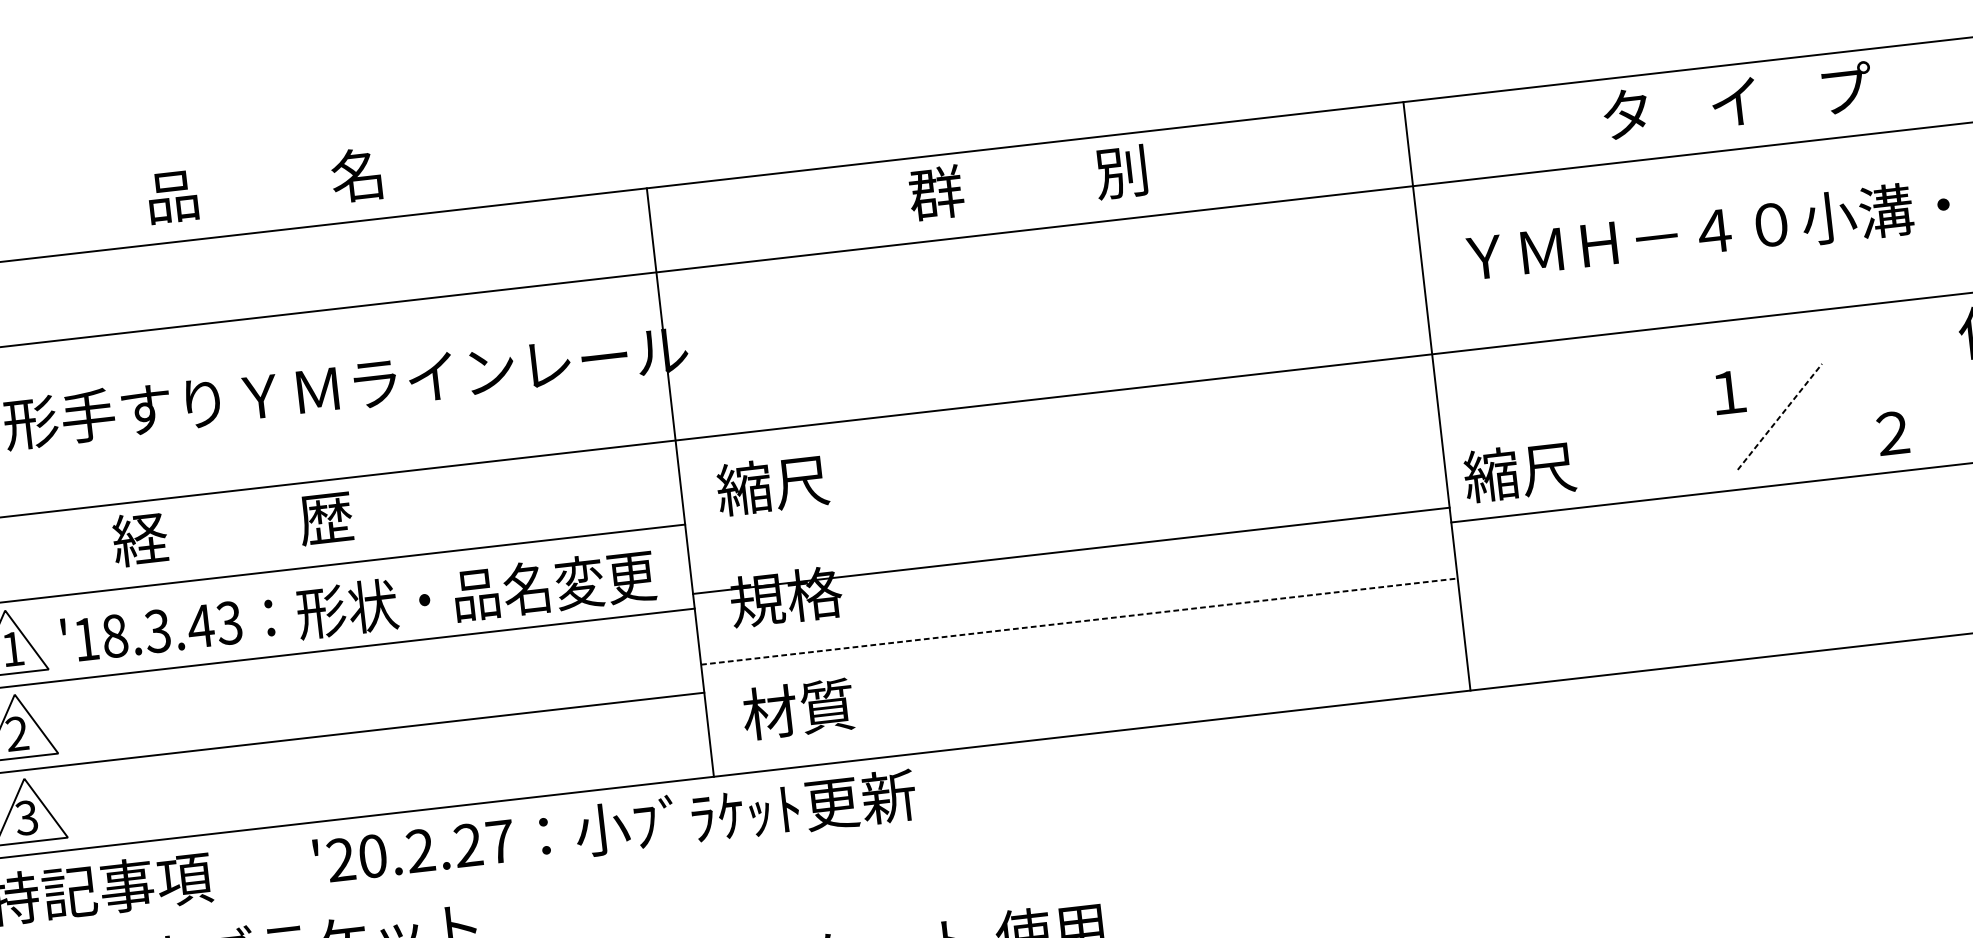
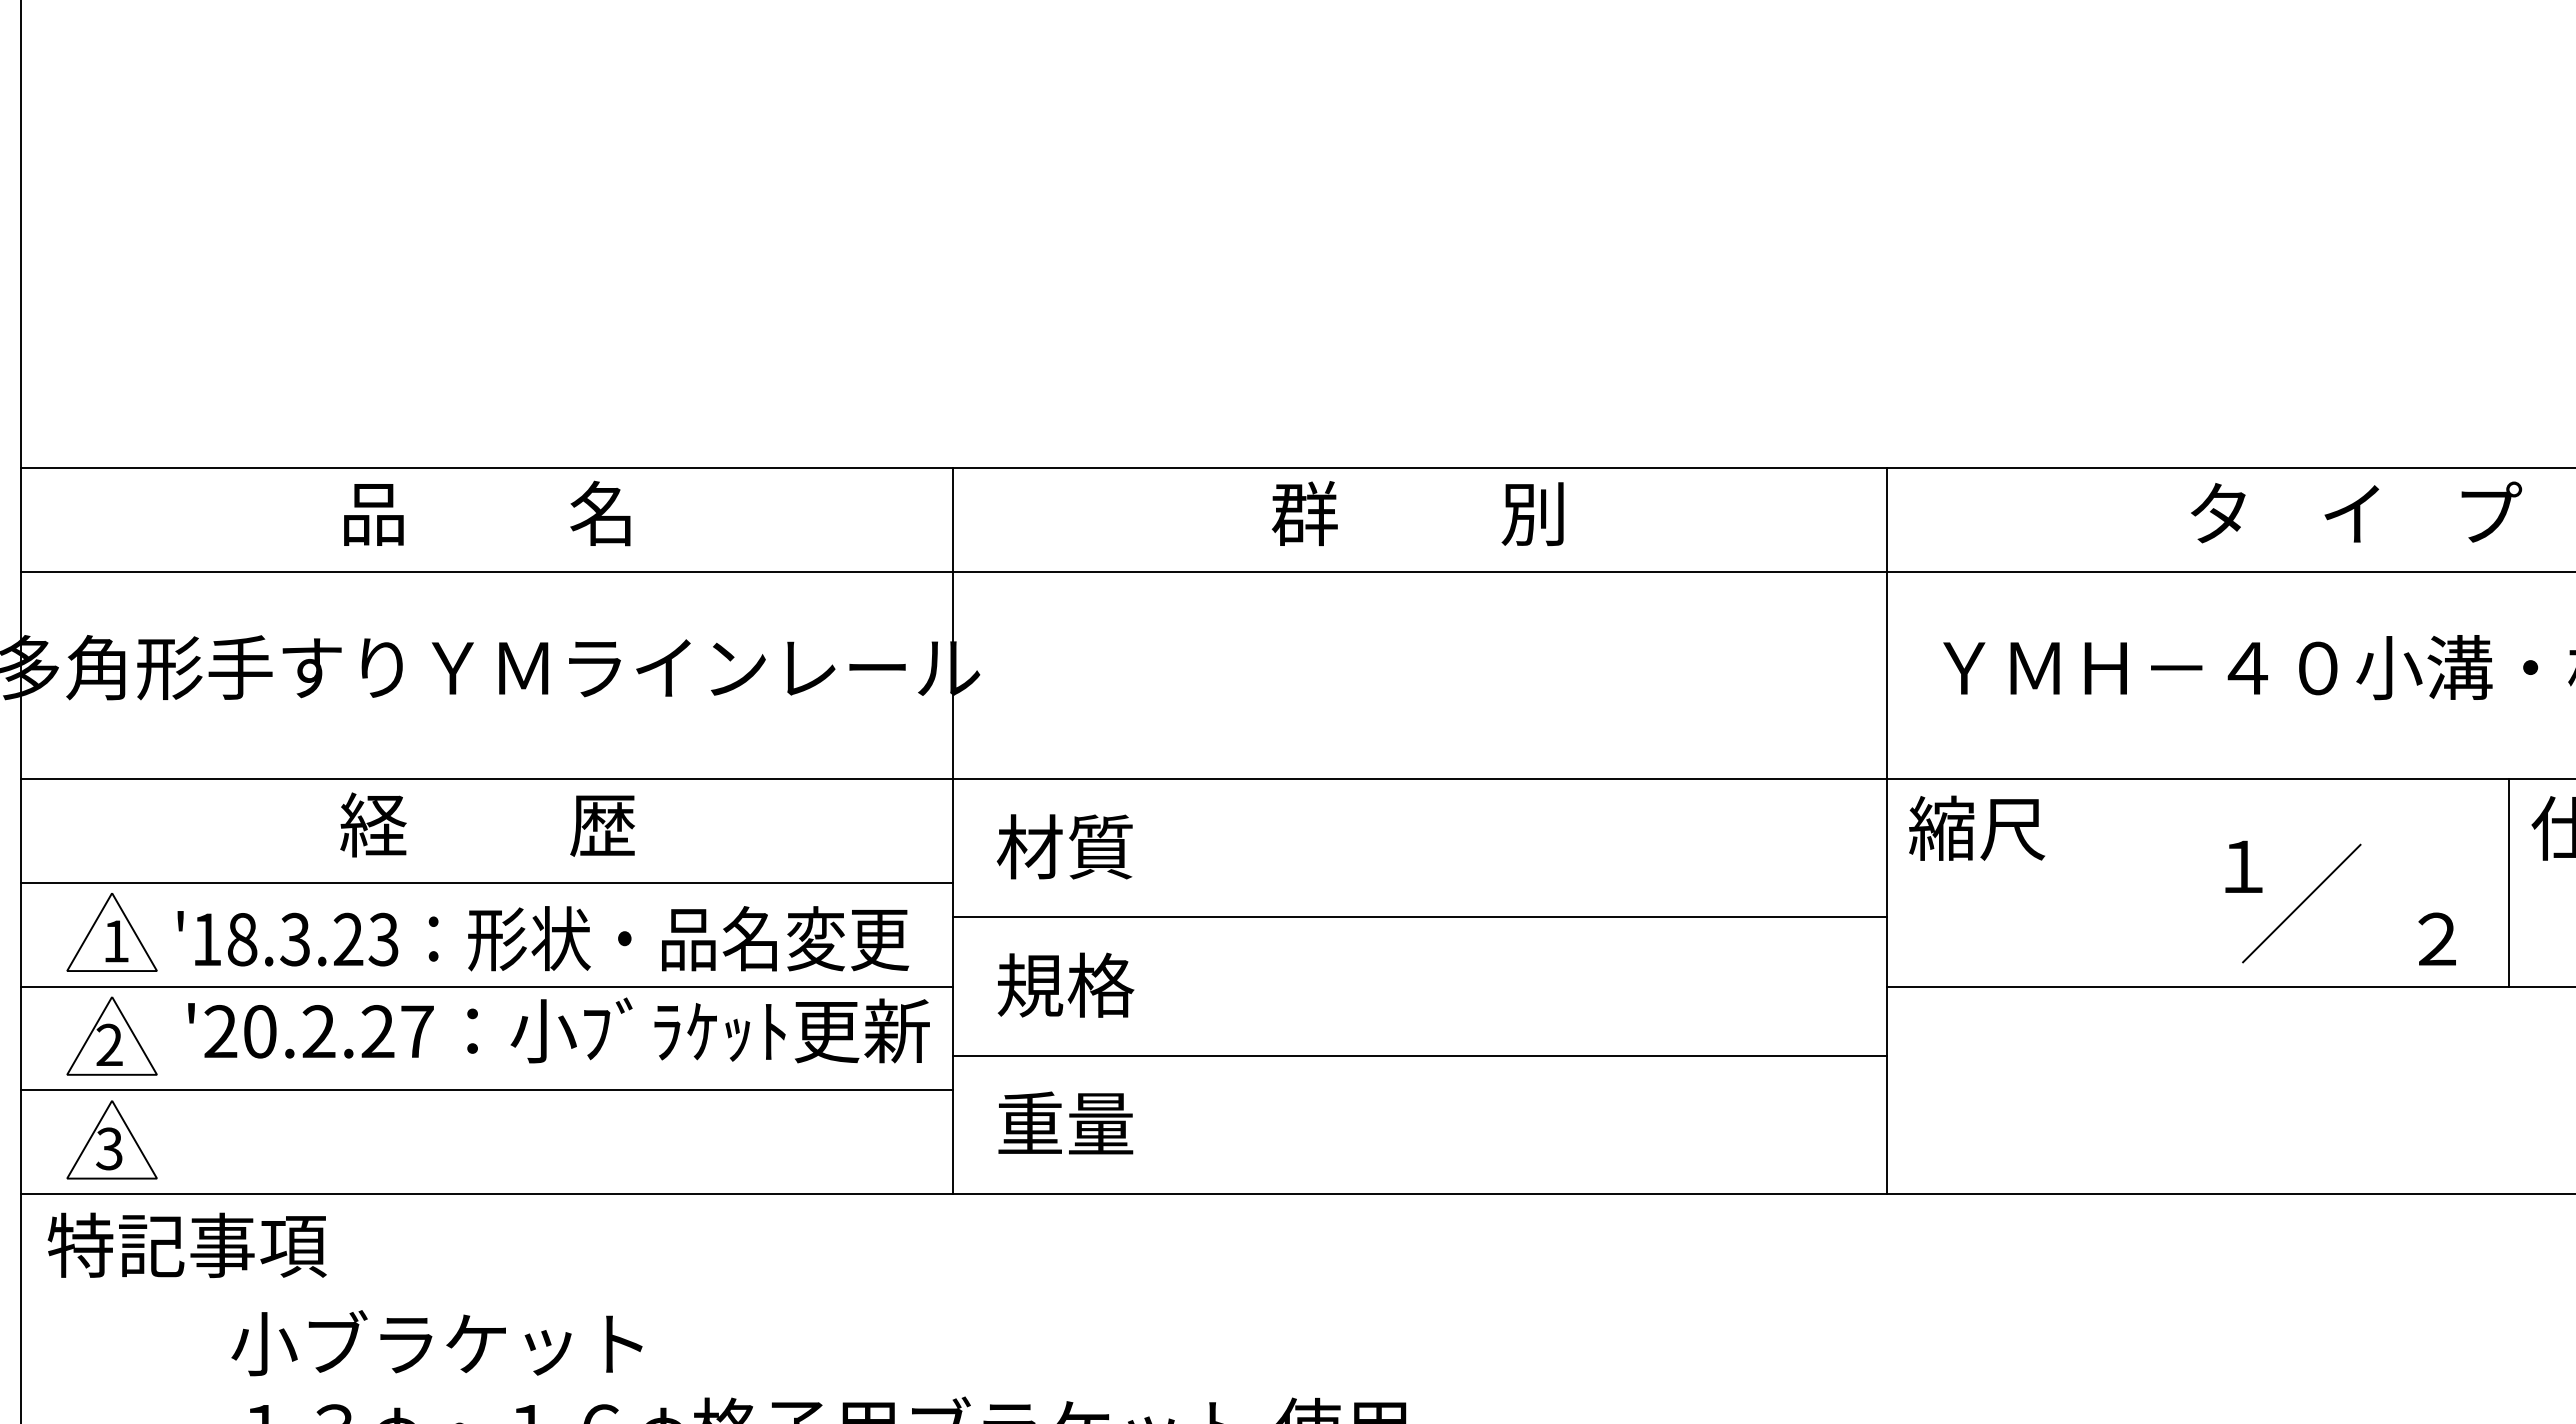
text: (1737, 100) -> (2356, 512), moved
text: (264, 185) -> (487, 513), moved
line: (1946, 380) -> (2509, 882), added
line: (1780, 416) -> (2302, 903), dashed -> solid
text: (1520, 471) -> (1977, 827), moved
text: (772, 484) -> (1064, 846), 縮尺 -> 材質
text: (232, 528) -> (487, 824), moved
line: (1071, 550) -> (1419, 917), moved
line: (1079, 621) -> (1419, 1055), dashed -> solid
text: (200, 625) -> (348, 938), '18.3.43 -> '18.3.23
text: (797, 709) -> (1064, 1123), 材質 -> 重量
text: (614, 827) -> (558, 1030), moved

